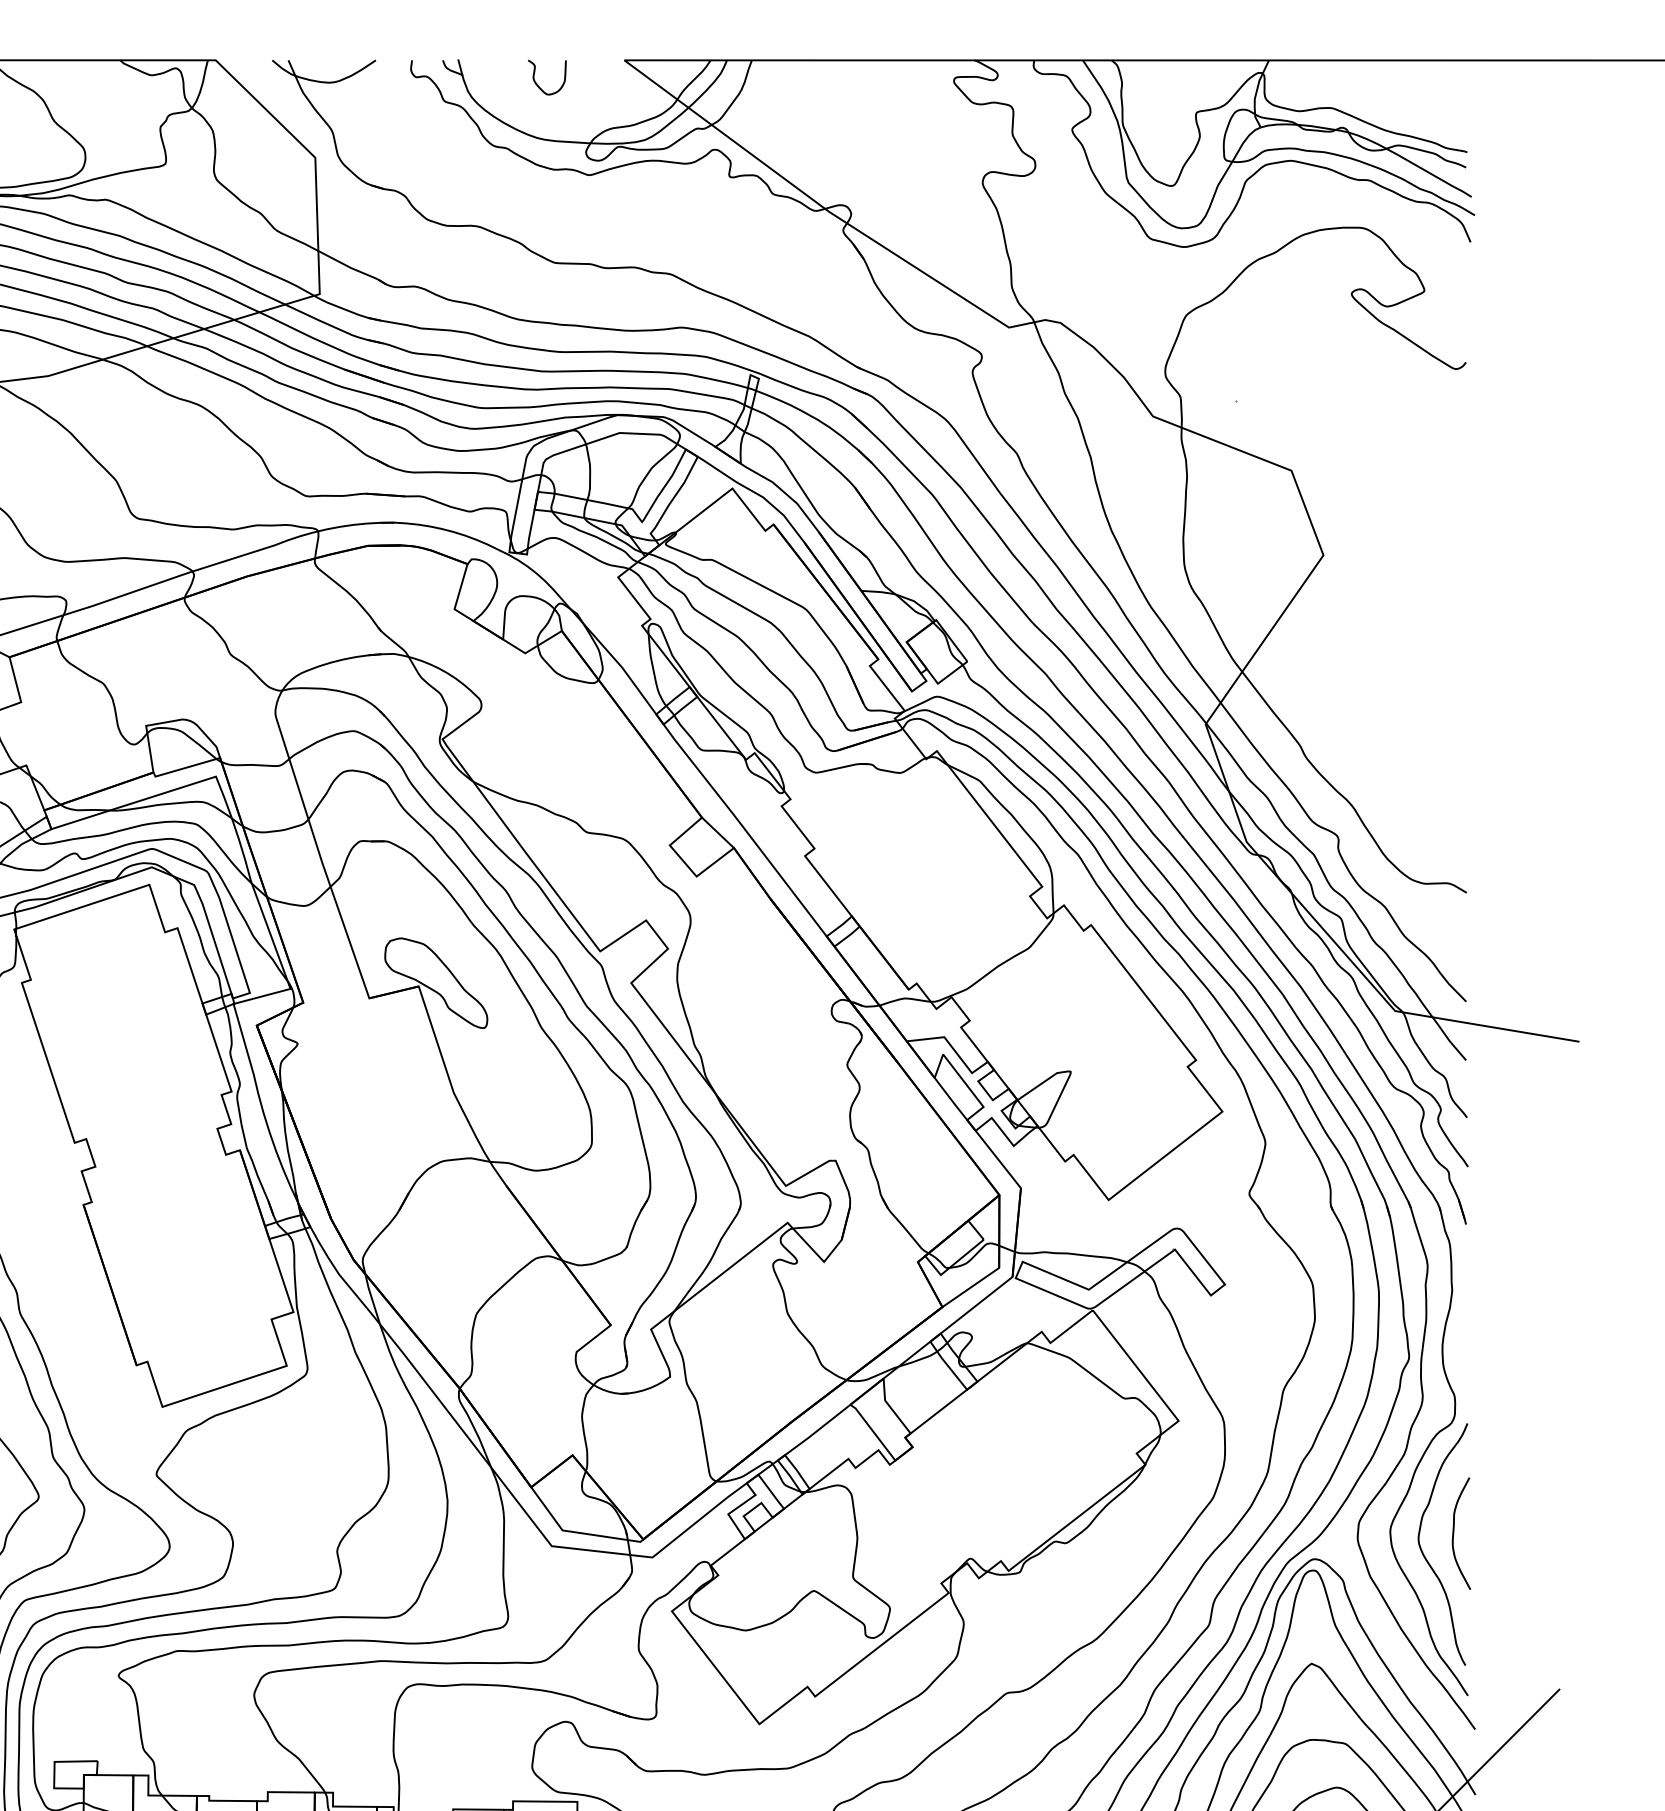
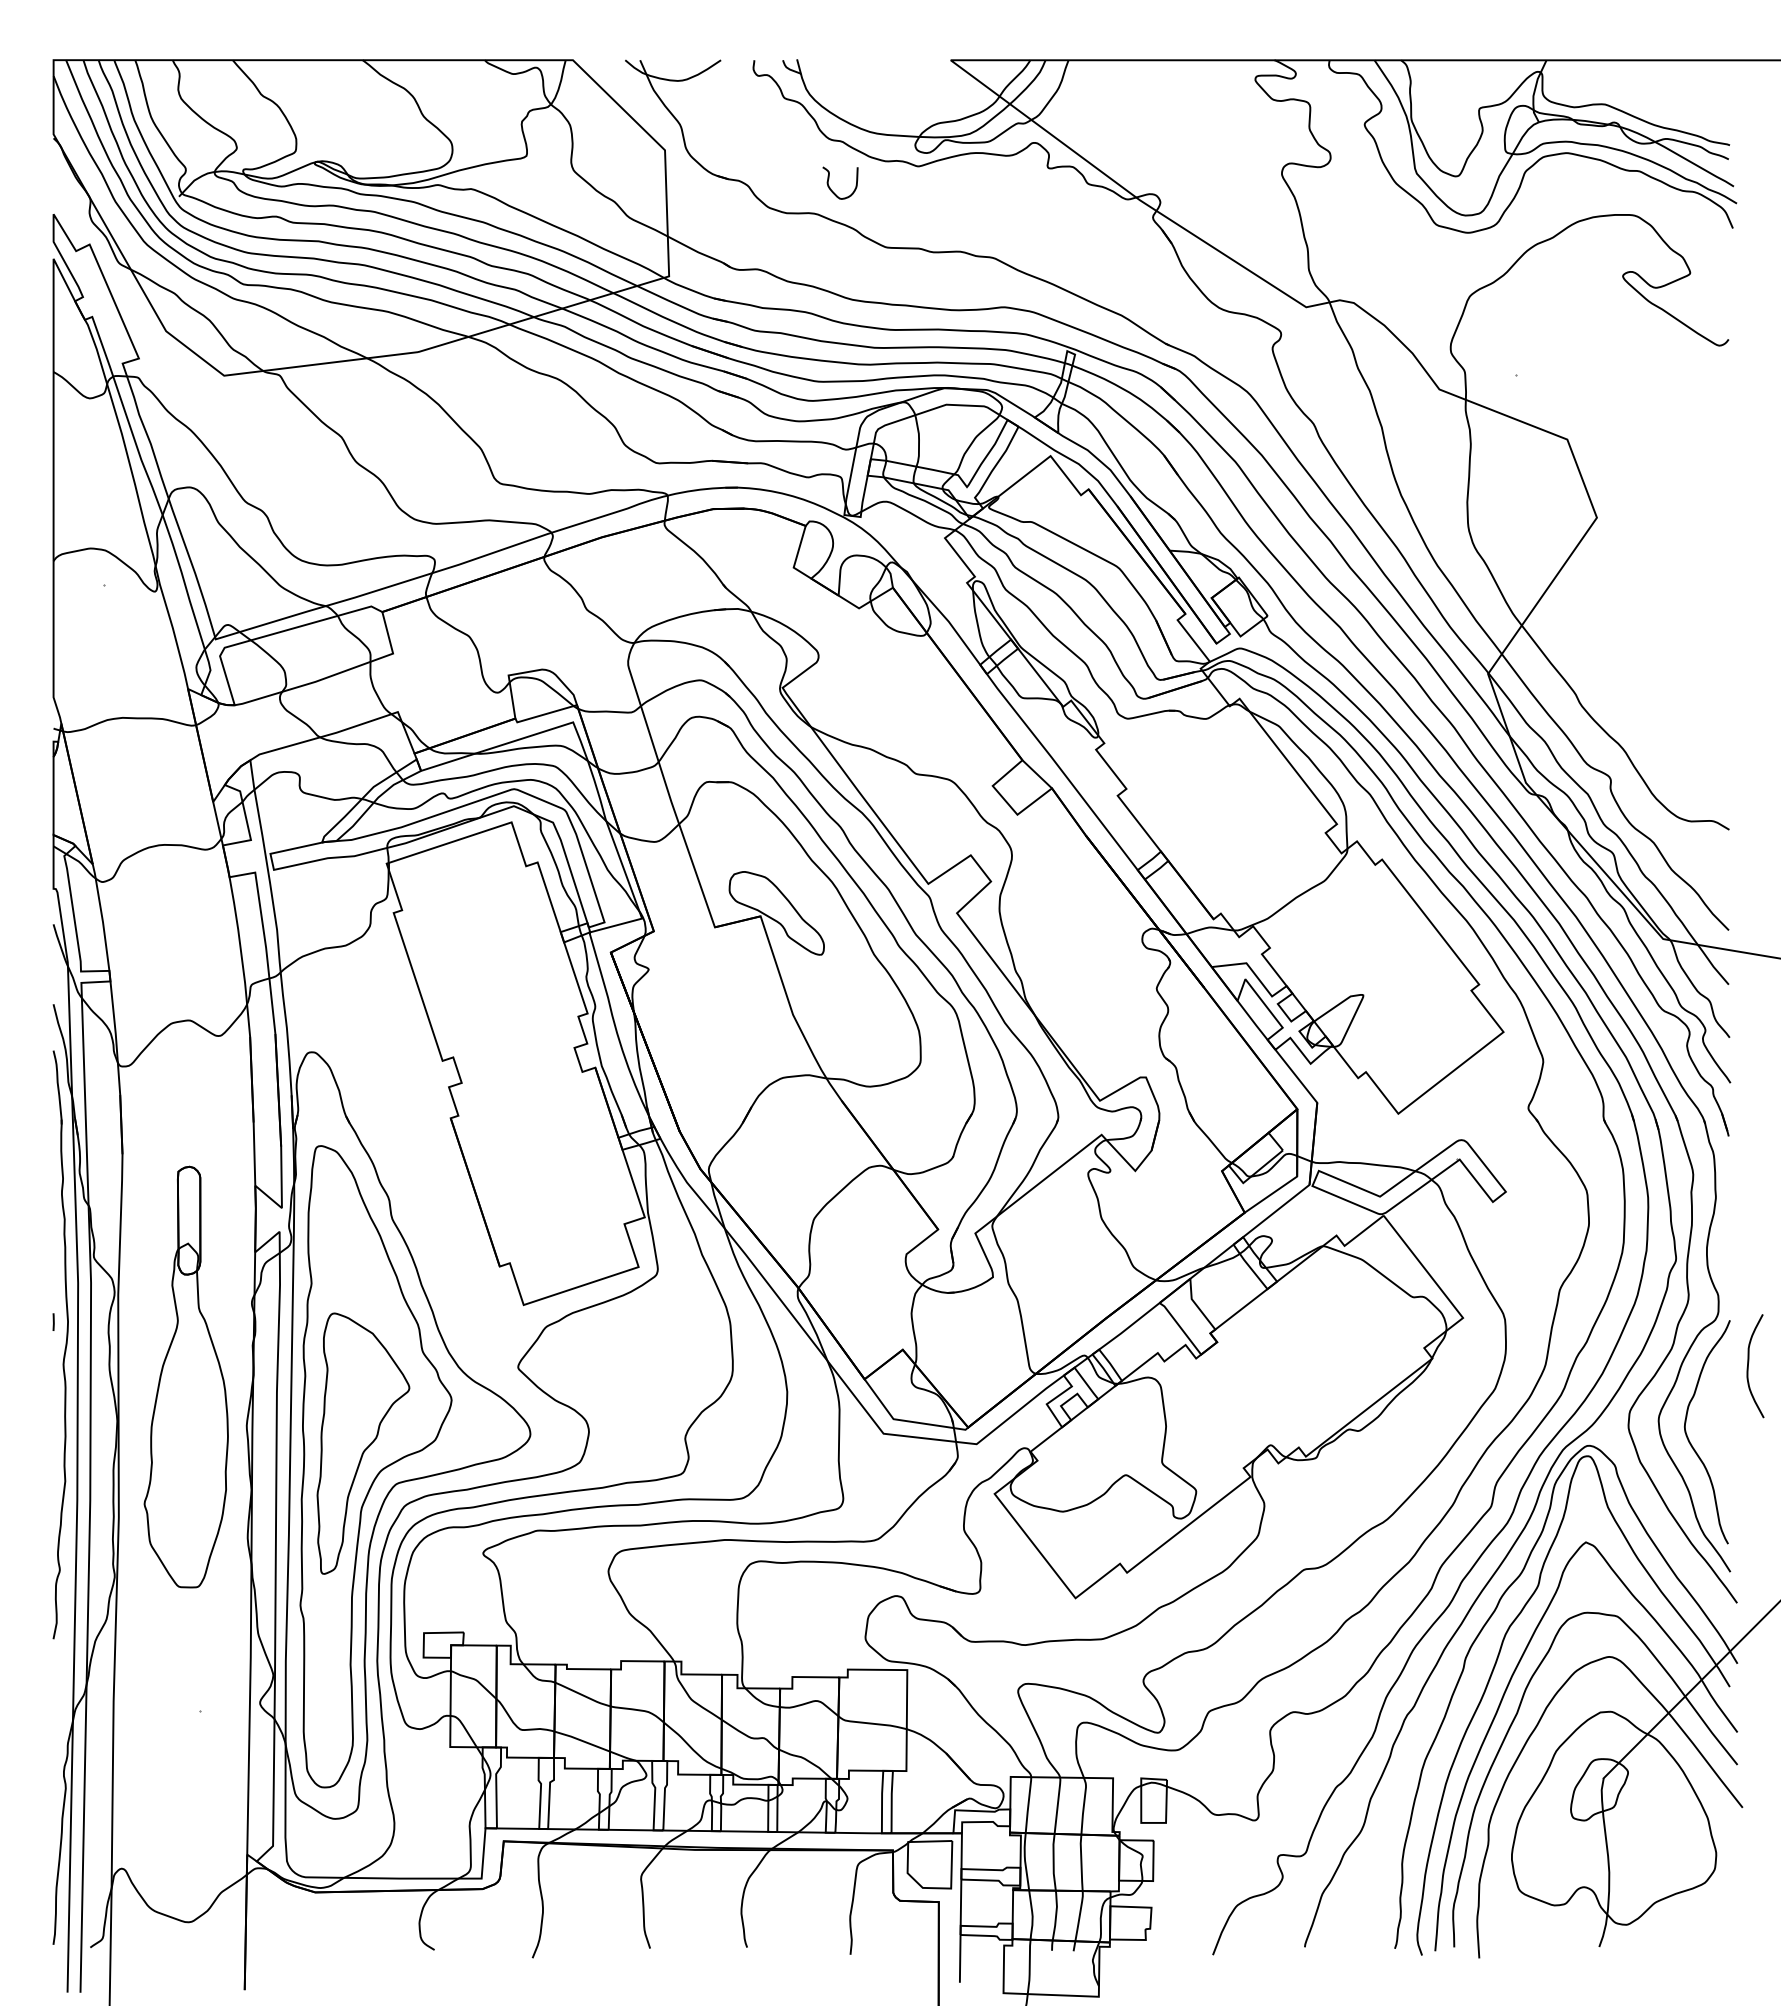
curve: (536, 82) -> (830, 187), moved
curve: (1453, 1534) -> (1748, 1366), moved

